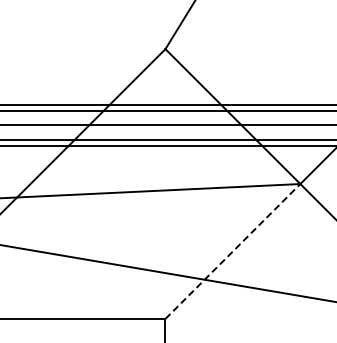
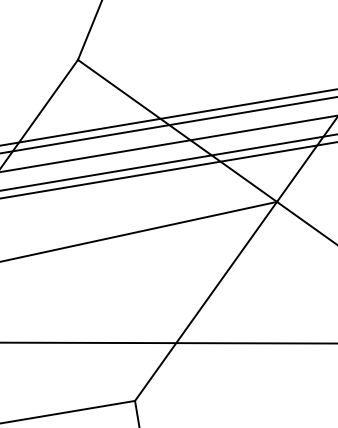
line: (233, 251) -> (206, 301), dashed -> solid

